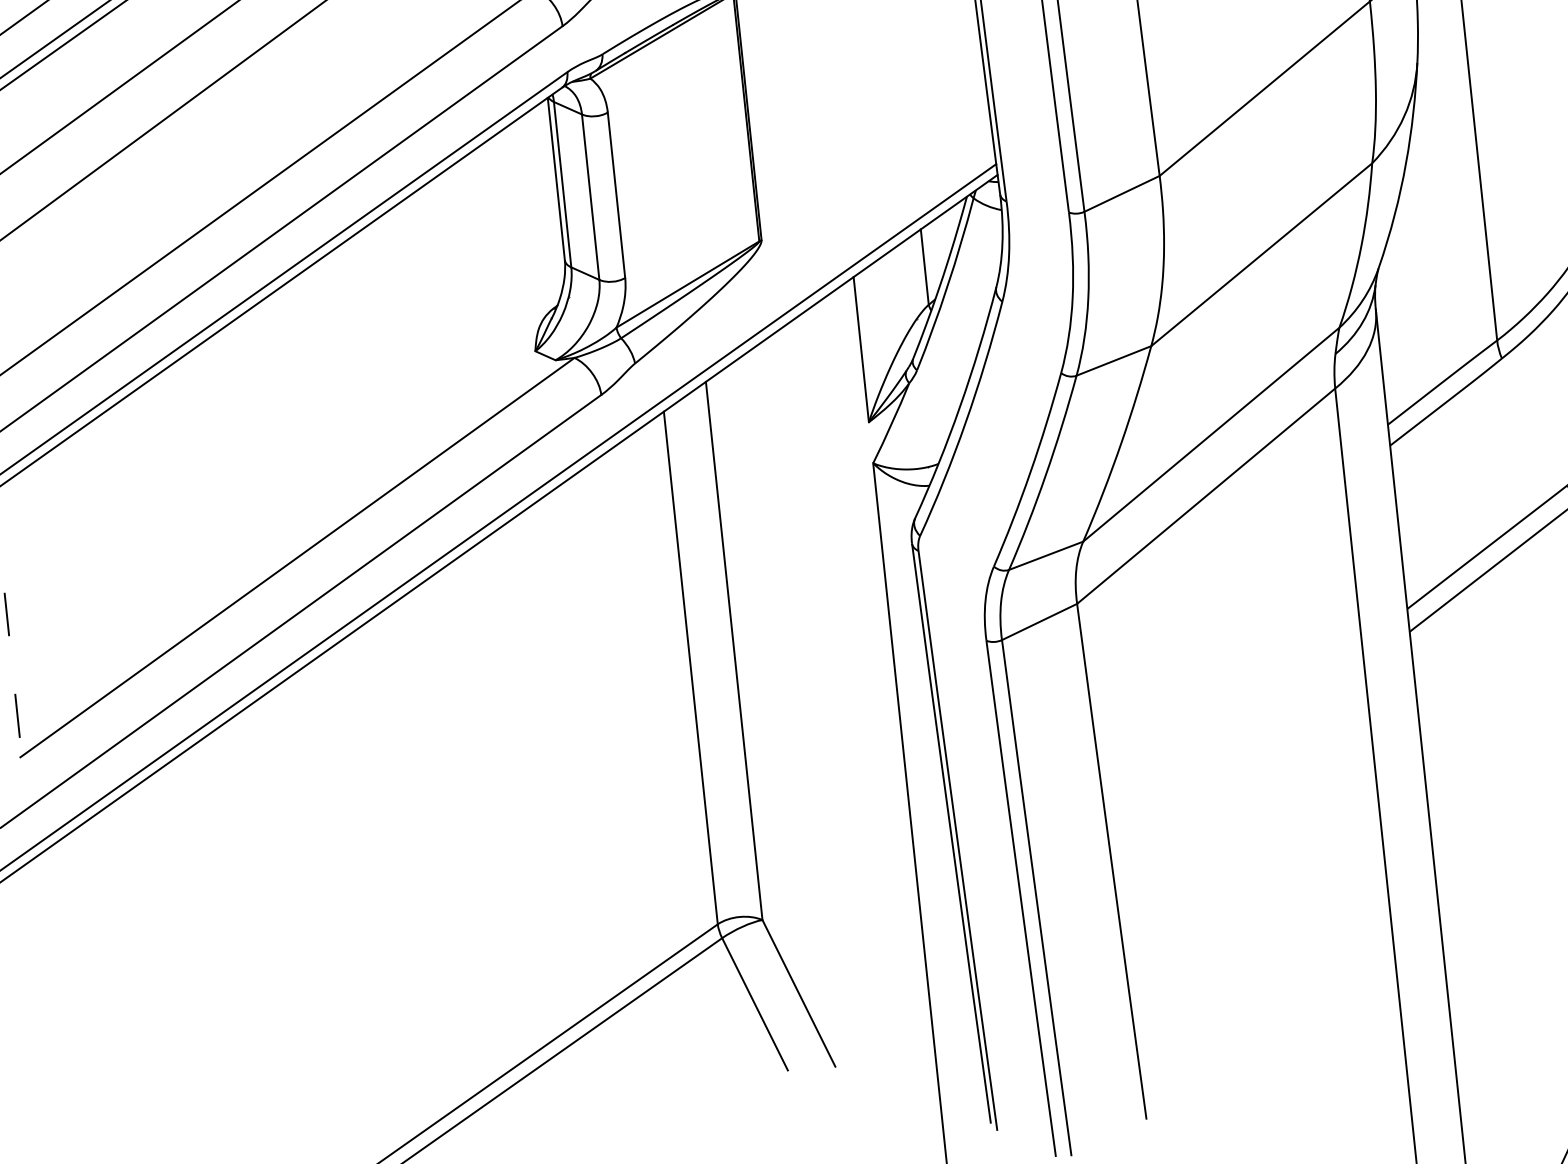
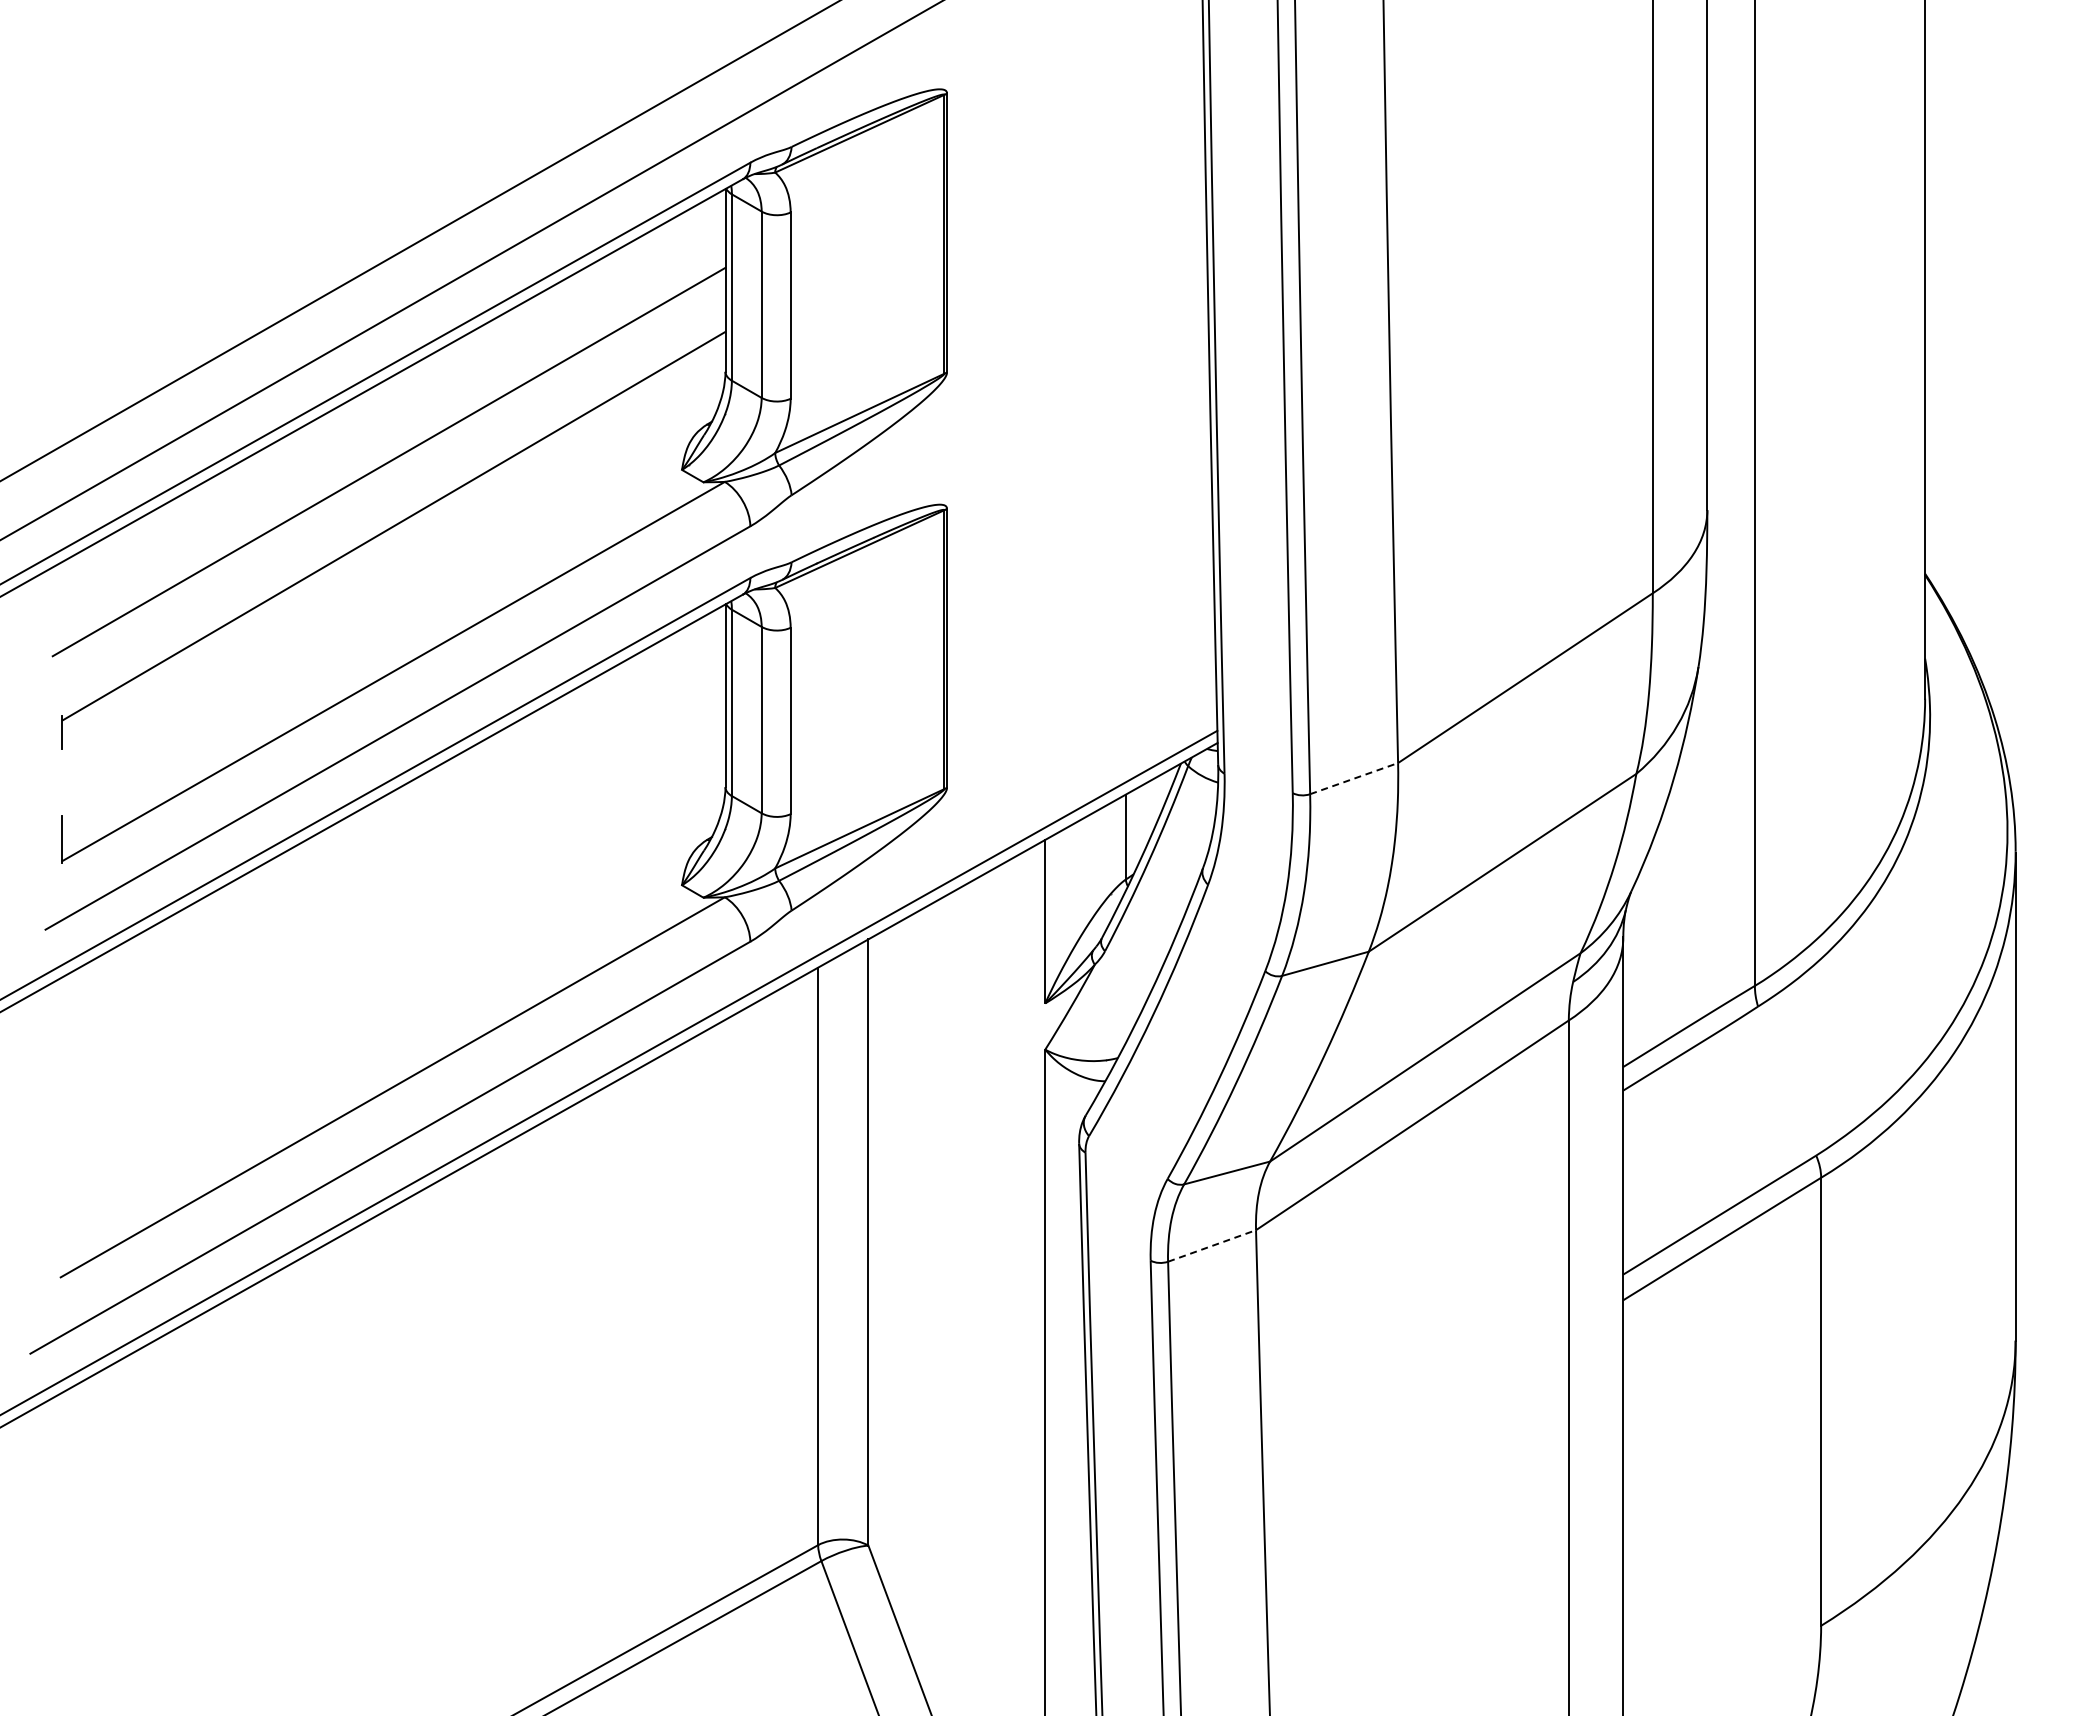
line: (1122, 193) -> (1354, 778), solid -> dashed
line: (7, 614) -> (62, 1116), removed
line: (1039, 621) -> (1212, 1245), solid -> dashed
line: (16, 715) -> (61, 1230), removed

